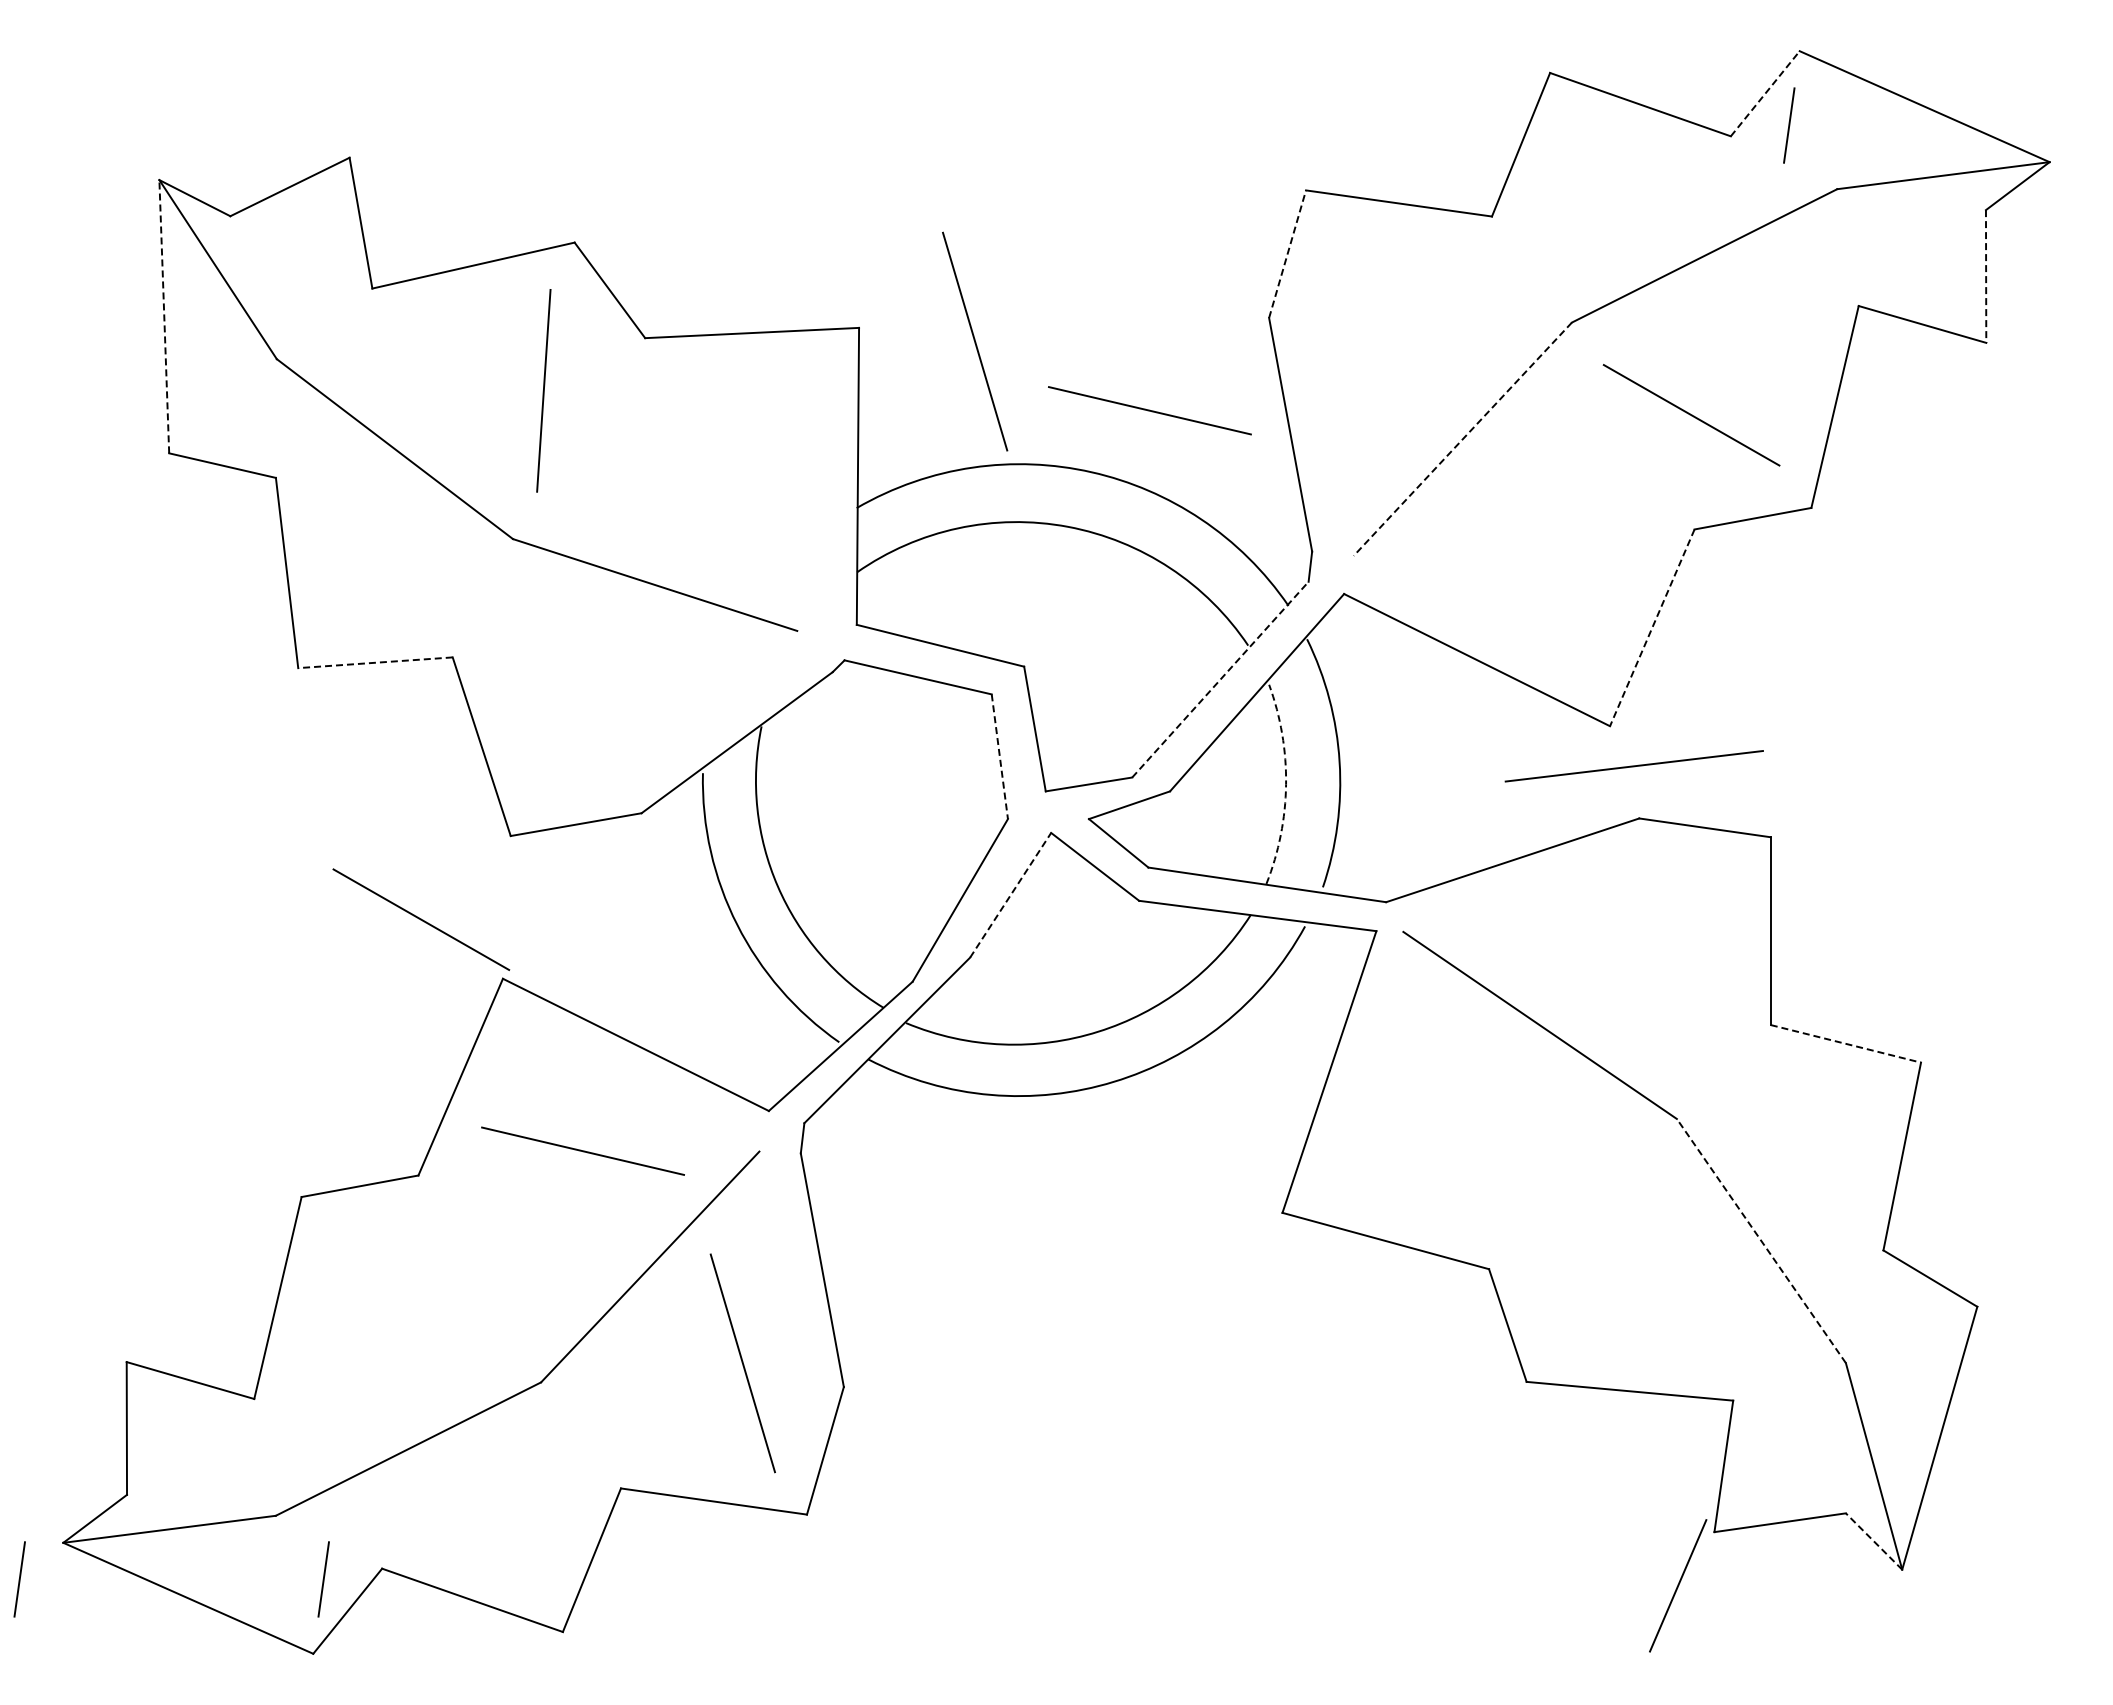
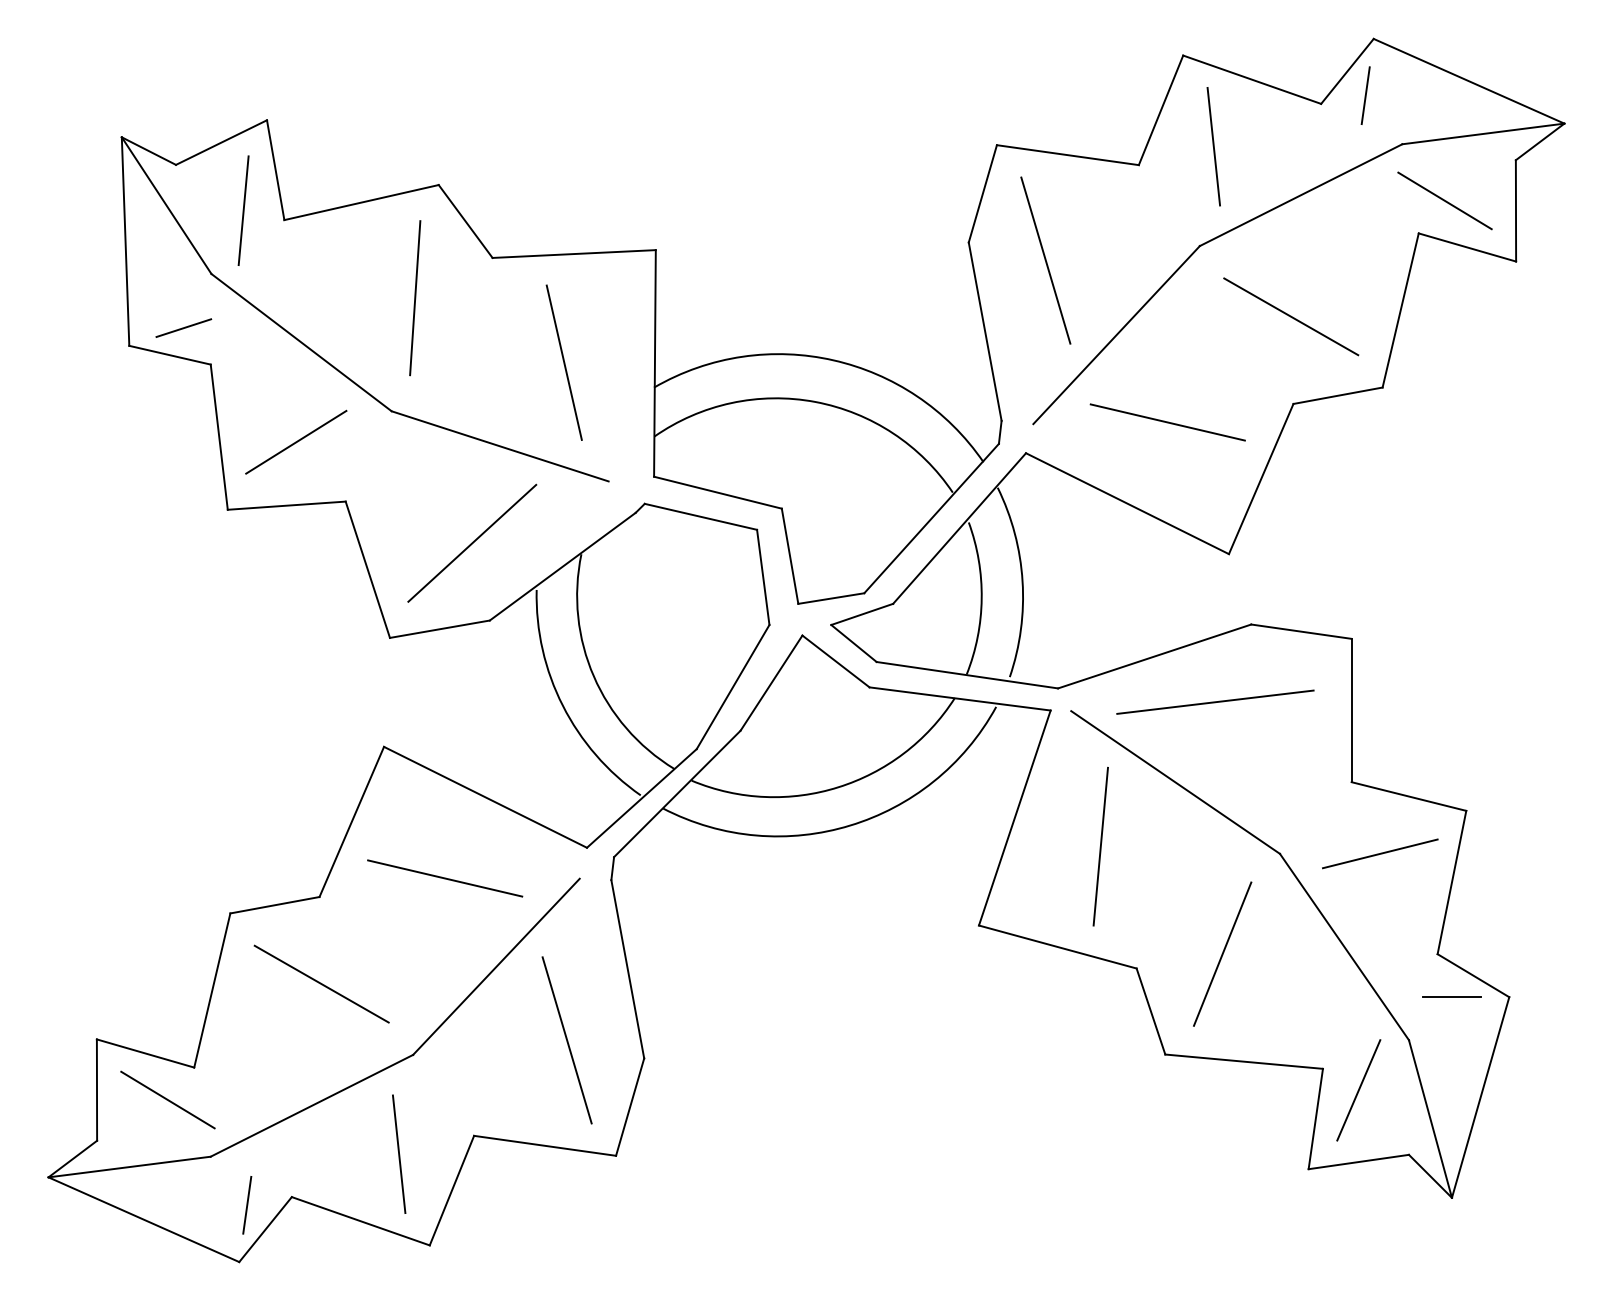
line: (1765, 93) -> (1347, 71), dashed -> solid
line: (1590, 192) -> (1214, 146), added
line: (1287, 253) -> (982, 193), dashed -> solid
line: (1892, 263) -> (1444, 200), added
line: (318, 276) -> (243, 210), added
line: (1986, 277) -> (1516, 211), dashed -> solid
line: (164, 316) -> (125, 241), dashed -> solid
line: (975, 341) -> (1046, 260), moved
line: (1149, 410) -> (1167, 422), moved
line: (240, 429) -> (183, 327), added
line: (1462, 439) -> (1116, 335), dashed -> solid
line: (739, 475) -> (564, 362), added
line: (387, 579) -> (295, 442), added
line: (1652, 628) -> (1261, 479), dashed -> solid
line: (374, 662) -> (285, 505), dashed -> solid
line: (1220, 679) -> (931, 518), dashed -> solid
line: (618, 711) -> (472, 542), added
line: (999, 756) -> (762, 577), dashed -> solid
line: (1633, 766) -> (1214, 702), moved
arc: (1286, 784) -> (982, 598), dashed -> solid
line: (1010, 894) -> (771, 682), dashed -> solid
line: (421, 919) -> (321, 984), moved
line: (1846, 1043) -> (1409, 796), dashed -> solid
line: (1441, 1109) -> (1100, 846), added
line: (1808, 1118) -> (1380, 853), added
line: (1761, 1240) -> (1344, 946), dashed -> solid
line: (1601, 1250) -> (1222, 954), added
line: (1901, 1306) -> (1451, 996), added
line: (219, 1441) -> (167, 1100), added
line: (522, 1512) -> (398, 1154), added
line: (1874, 1541) -> (1430, 1176), dashed -> solid
line: (19, 1579) -> (15, 1205), removed
line: (1678, 1585) -> (1359, 1090), moved

